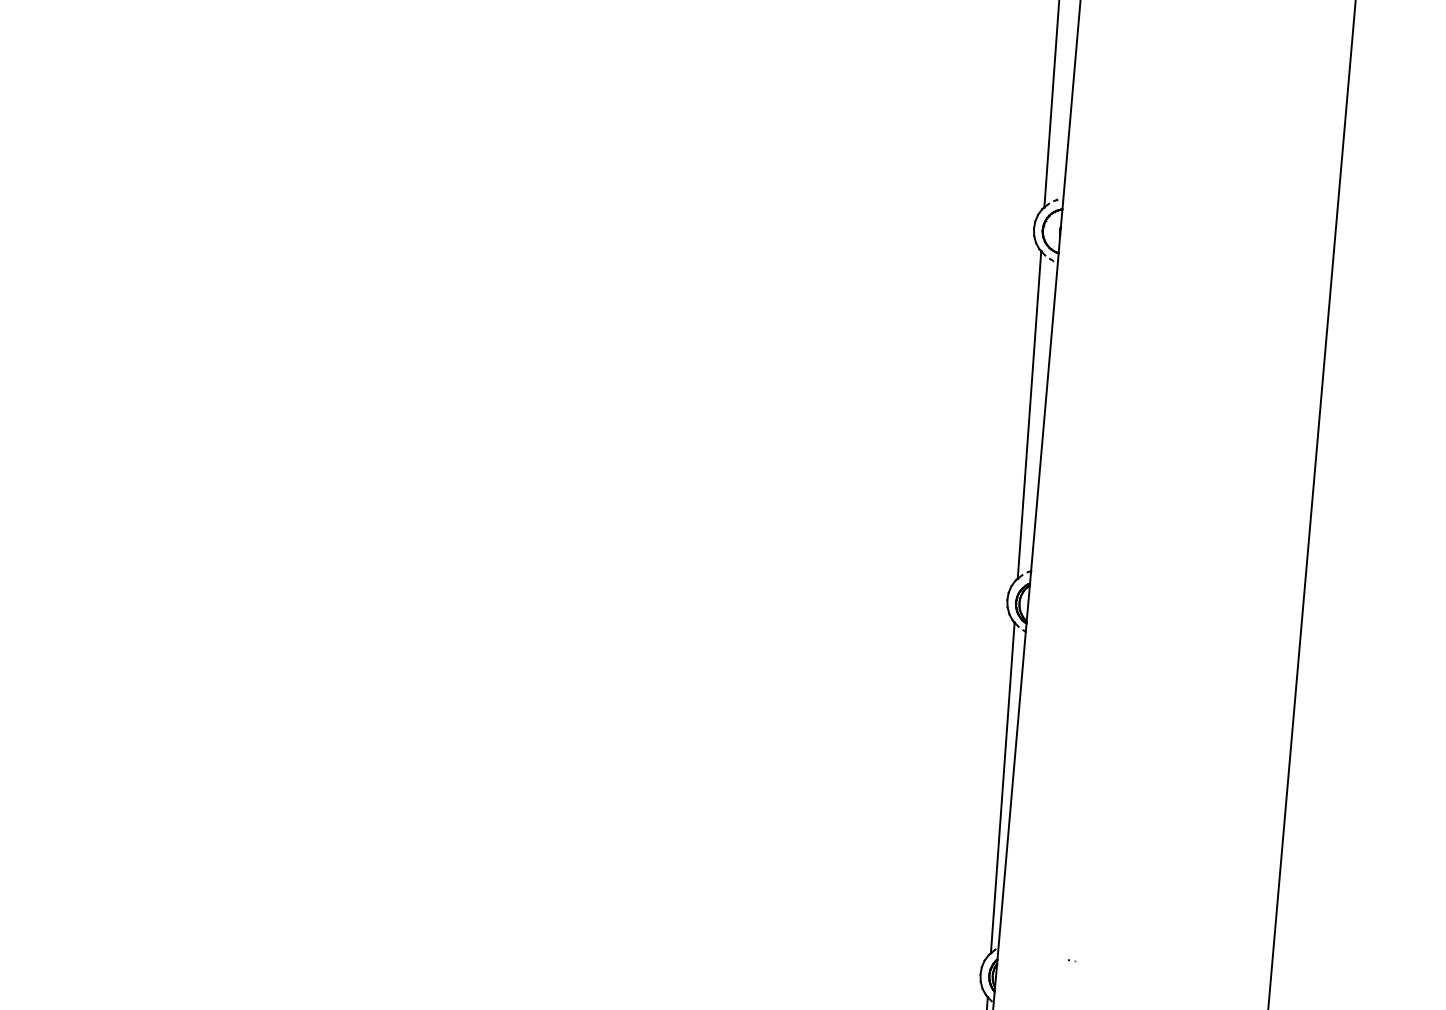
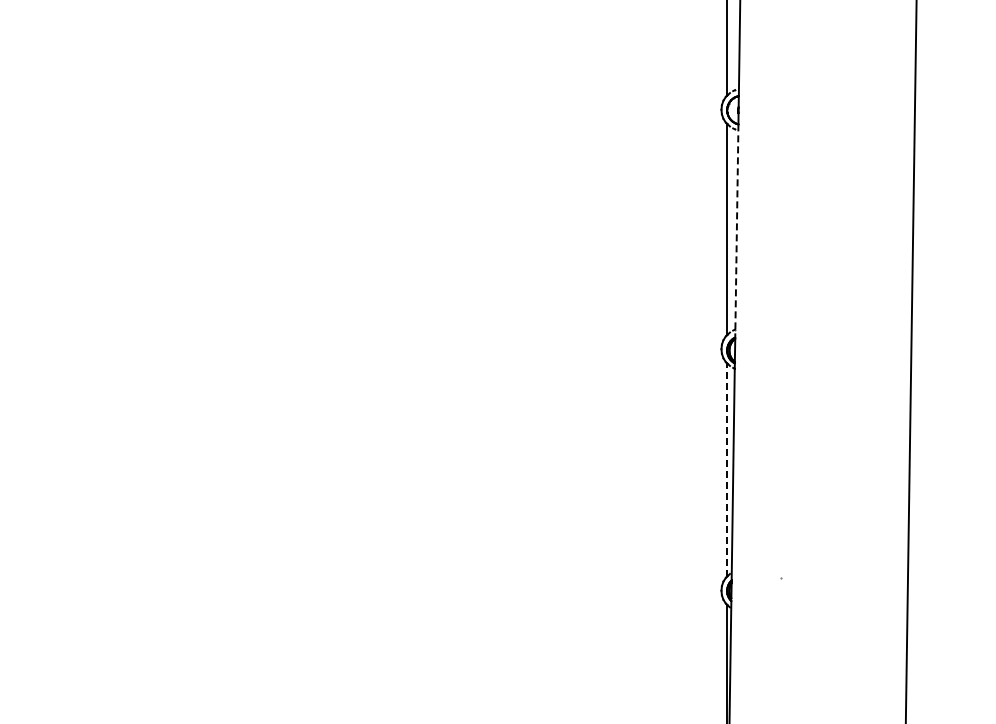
line: (1043, 419) -> (736, 231), solid -> dashed
line: (1003, 788) -> (727, 470), solid -> dashed

